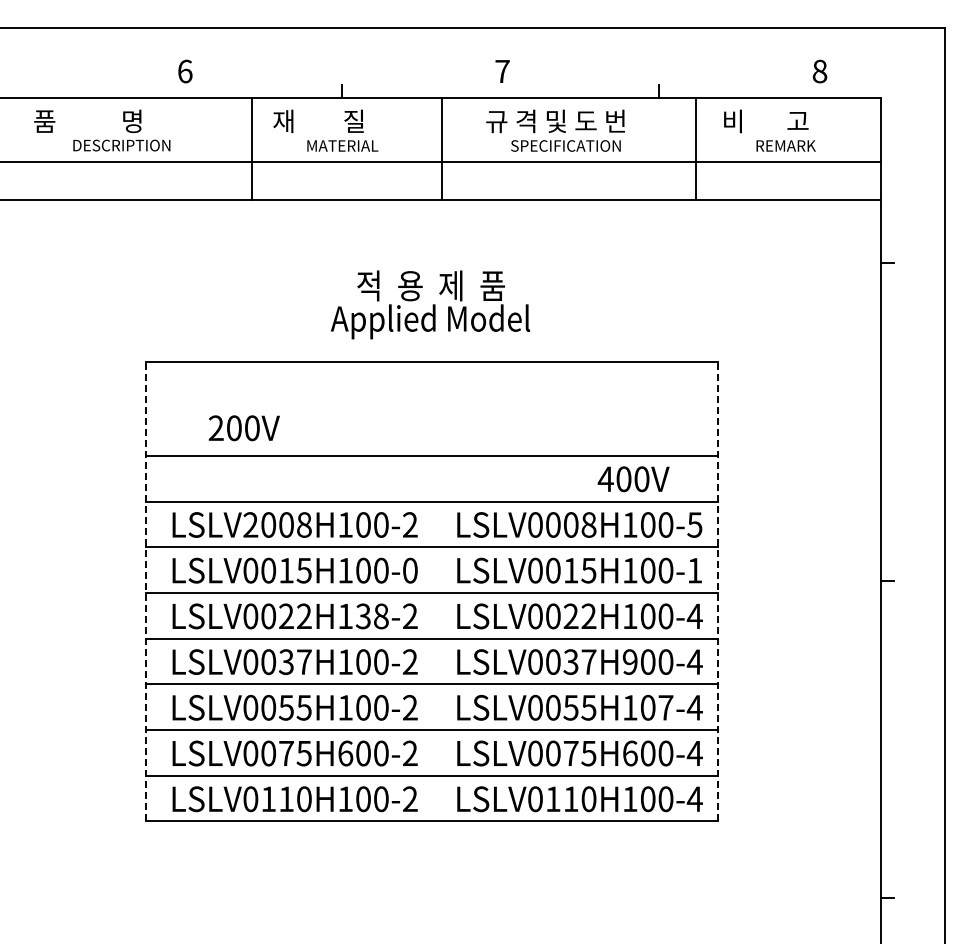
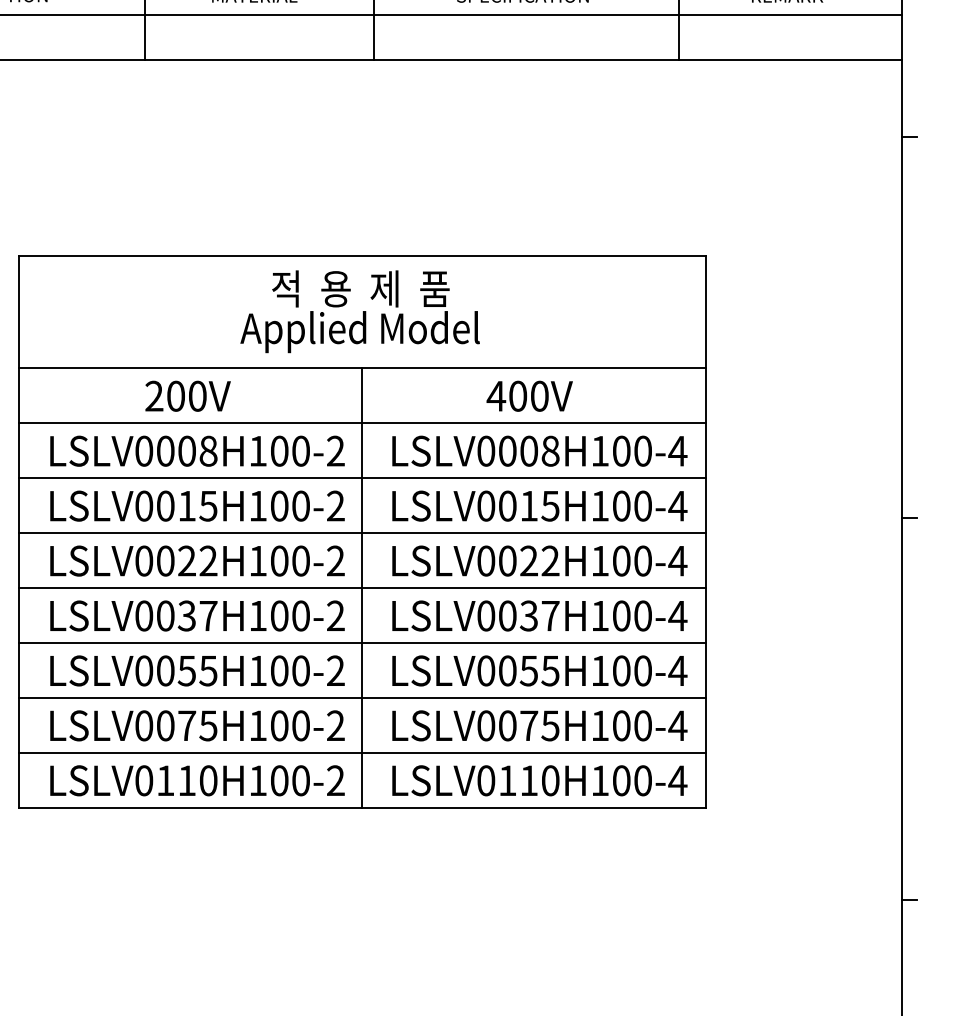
text: (430, 304) -> (360, 311), moved
text: (243, 428) -> (187, 396), moved
text: (633, 479) -> (529, 396), moved
text: (250, 524) -> (143, 450), LSLV2008H100-2 -> LSLV0008H100-2
text: (694, 524) -> (677, 450), LSLV0008H100-5 -> LSLV0008H100-4
text: (410, 570) -> (336, 505), LSLV0015H100-0 -> LSLV0015H100-2
text: (694, 570) -> (677, 505), LSLV0015H100-1 -> LSLV0015H100-4
line: (146, 591) -> (18, 531), dashed -> solid
line: (718, 591) -> (706, 531), dashed -> solid
text: (371, 616) -> (289, 561), LSLV0022H138-2 -> LSLV0022H100-2
line: (432, 638) -> (362, 587), added
text: (629, 661) -> (599, 615), LSLV0037H900-4 -> LSLV0037H100-4
text: (665, 707) -> (642, 670), LSLV0055H107-4 -> LSLV0055H100-4
text: (345, 753) -> (257, 725), LSLV0075H600-2 -> LSLV0075H100-2
text: (630, 753) -> (600, 725), LSLV0075H600-4 -> LSLV0075H100-4

